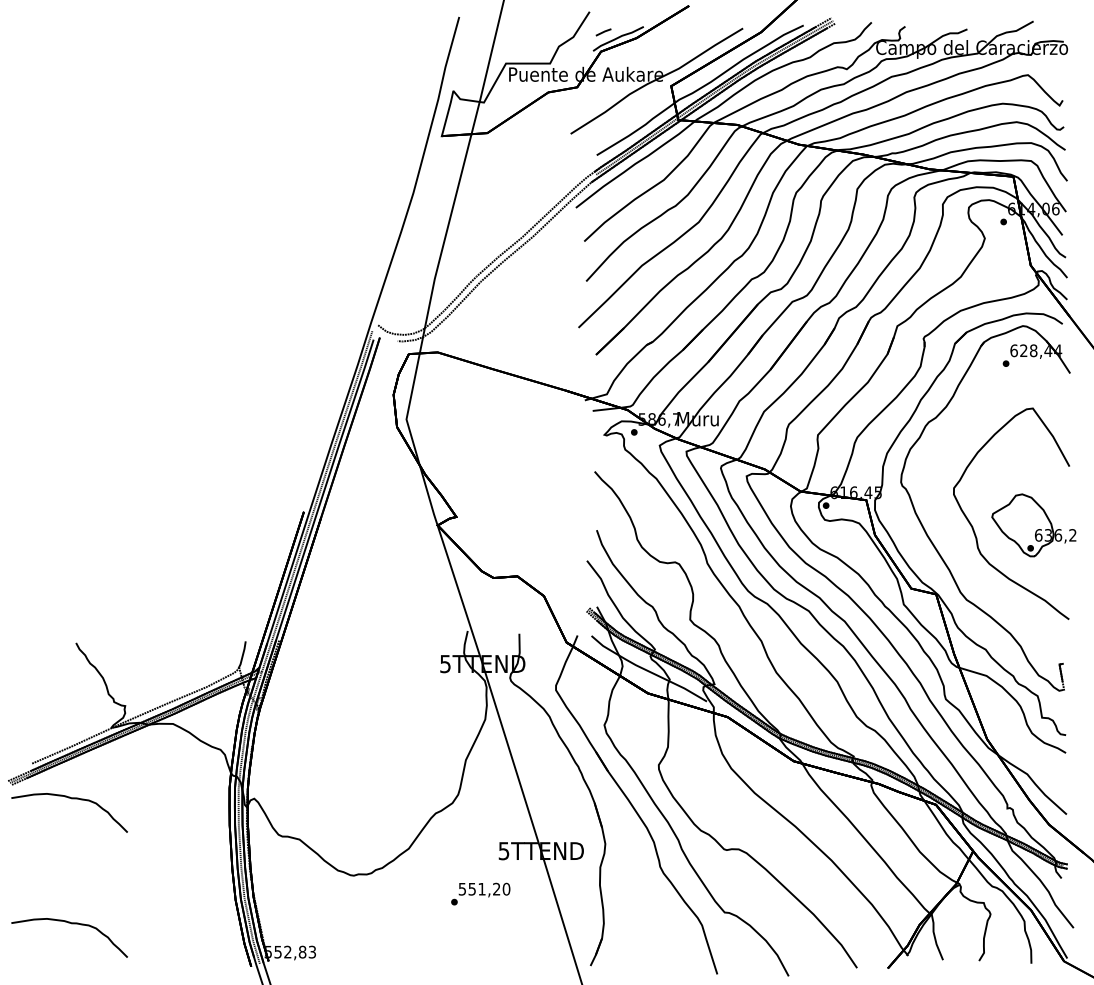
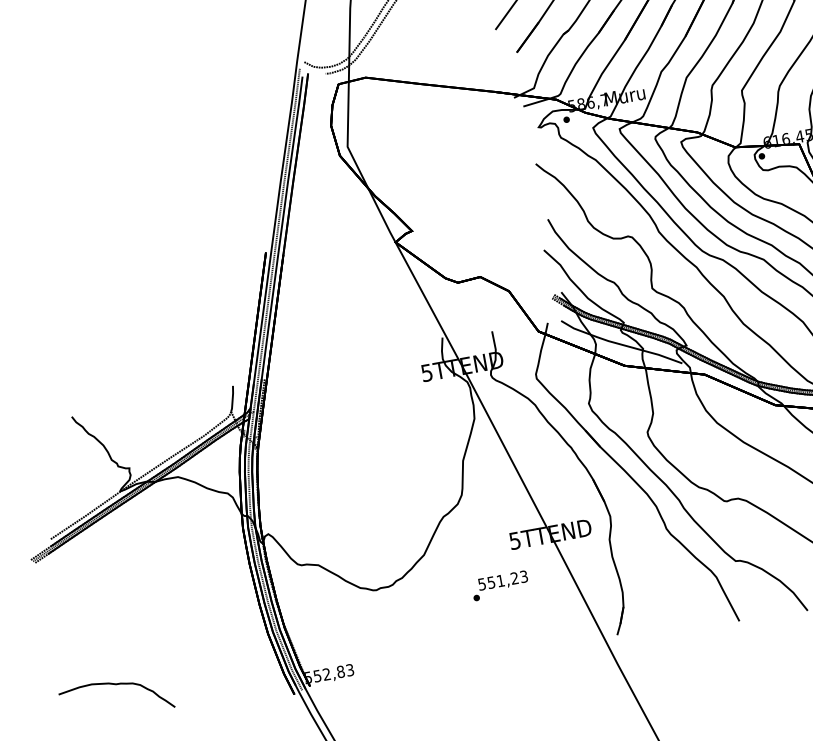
part: (71, 799) -> (94, 566), removed
text: (506, 888) -> (523, 576), 551,20 -> 551,23

